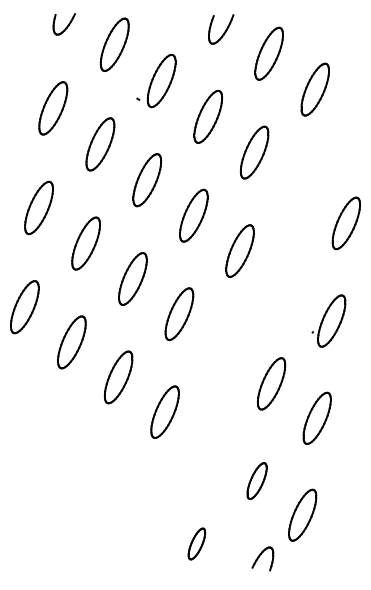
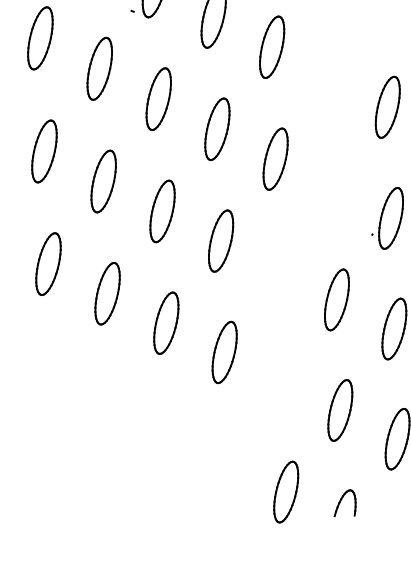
part: (256, 480) -> (339, 409), size x1.43
part: (196, 543) -> (285, 491), size x1.67
part: (262, 558) -> (343, 503), moved

